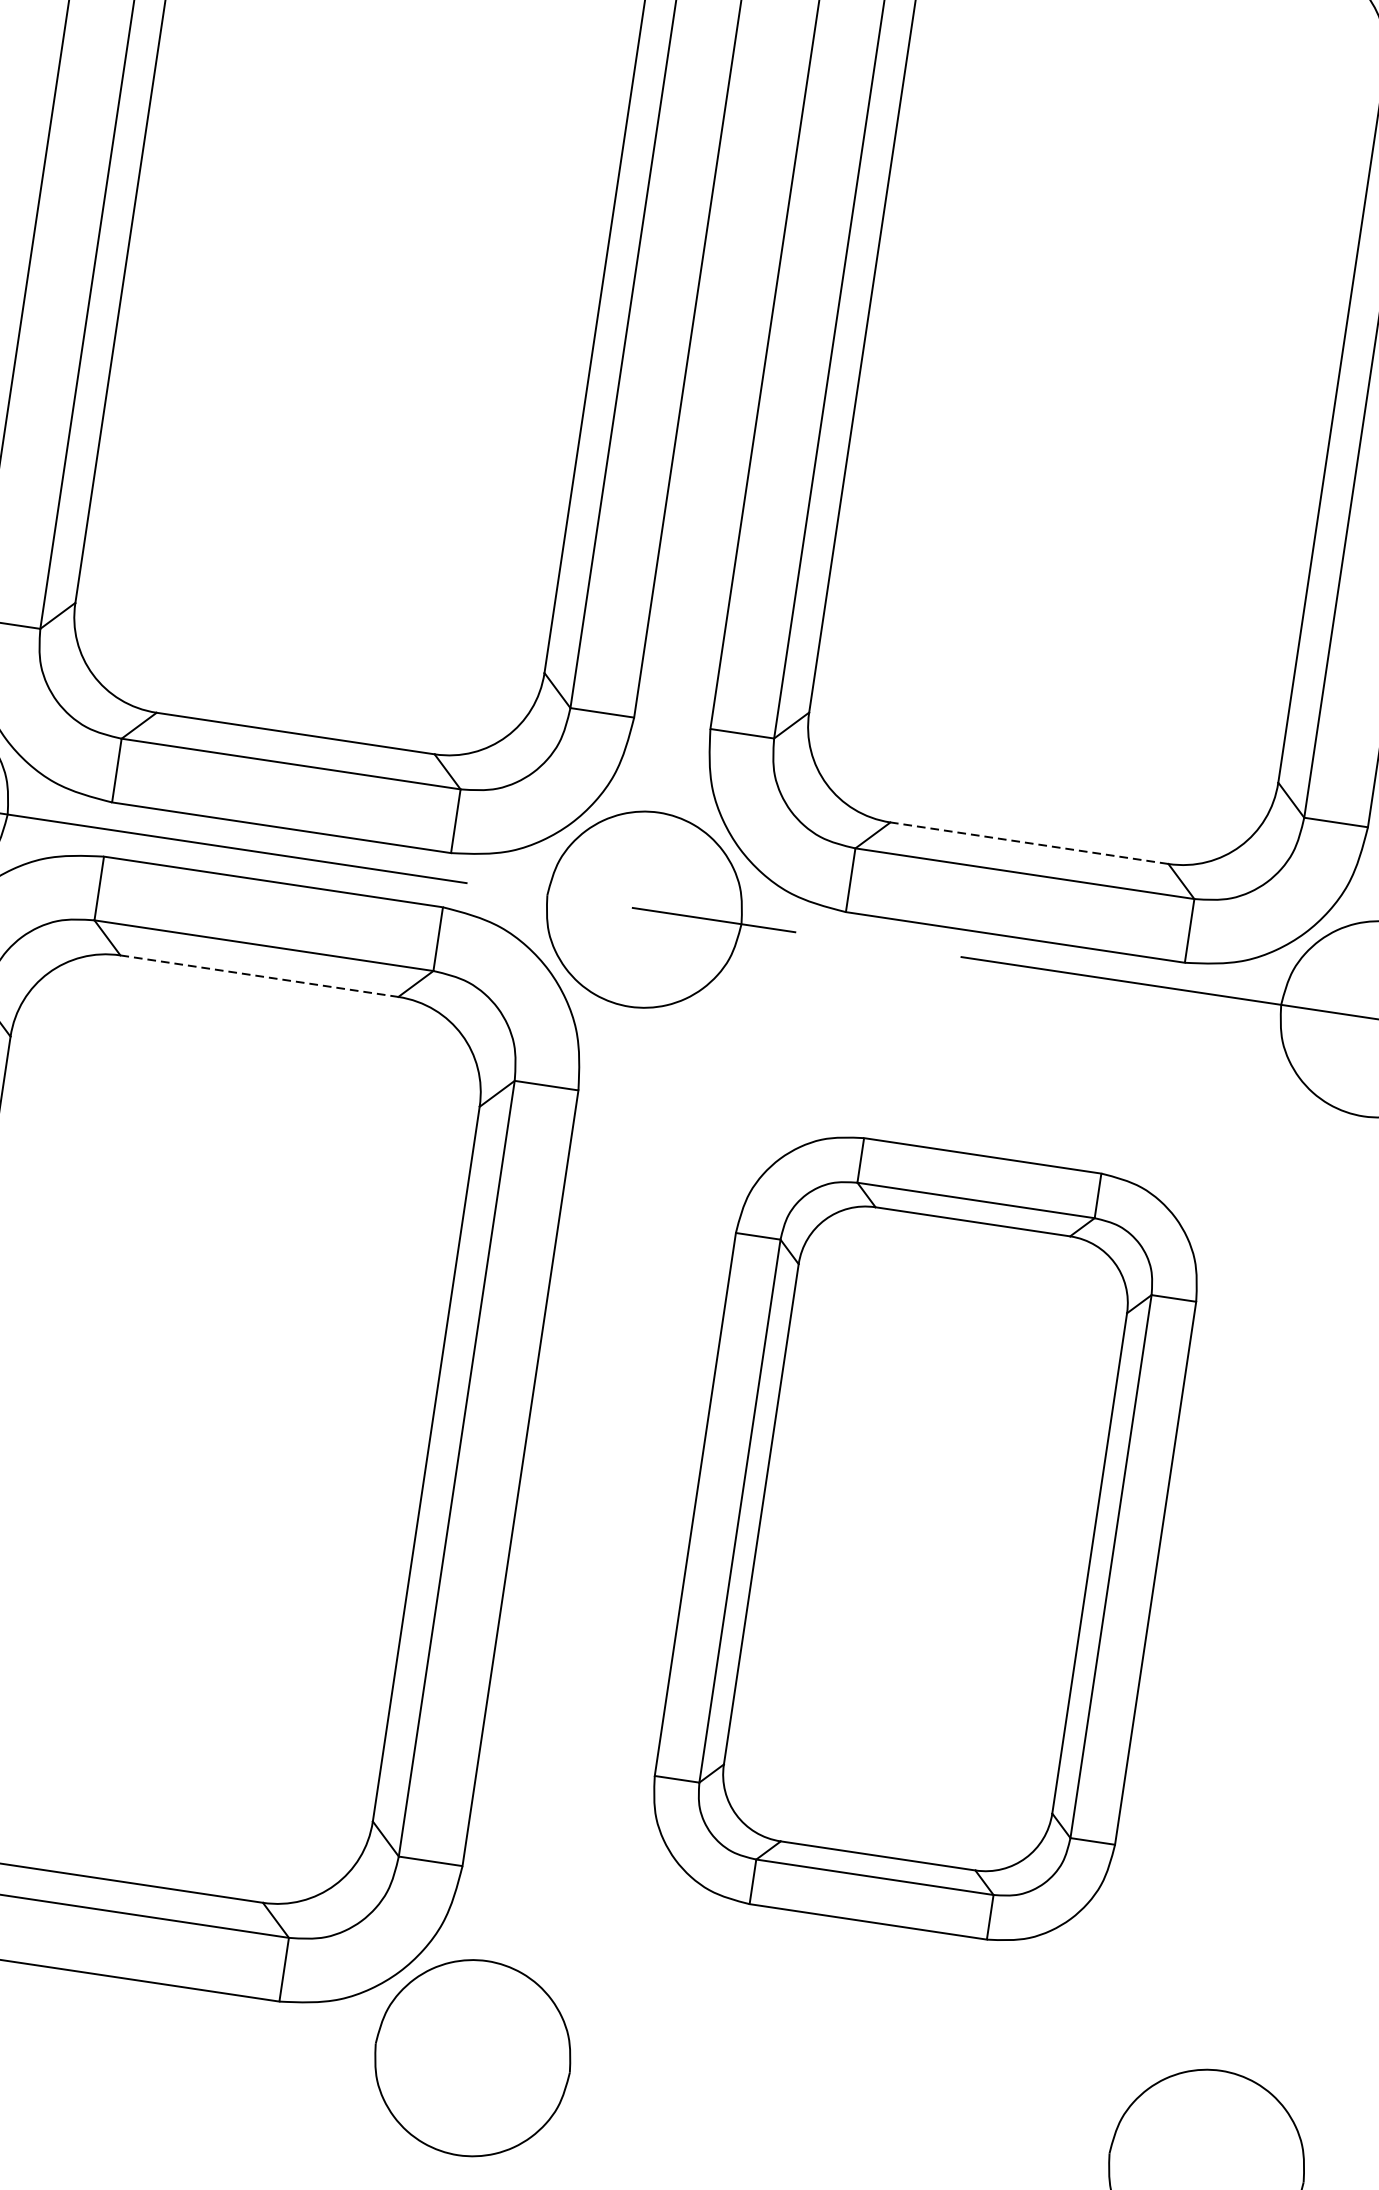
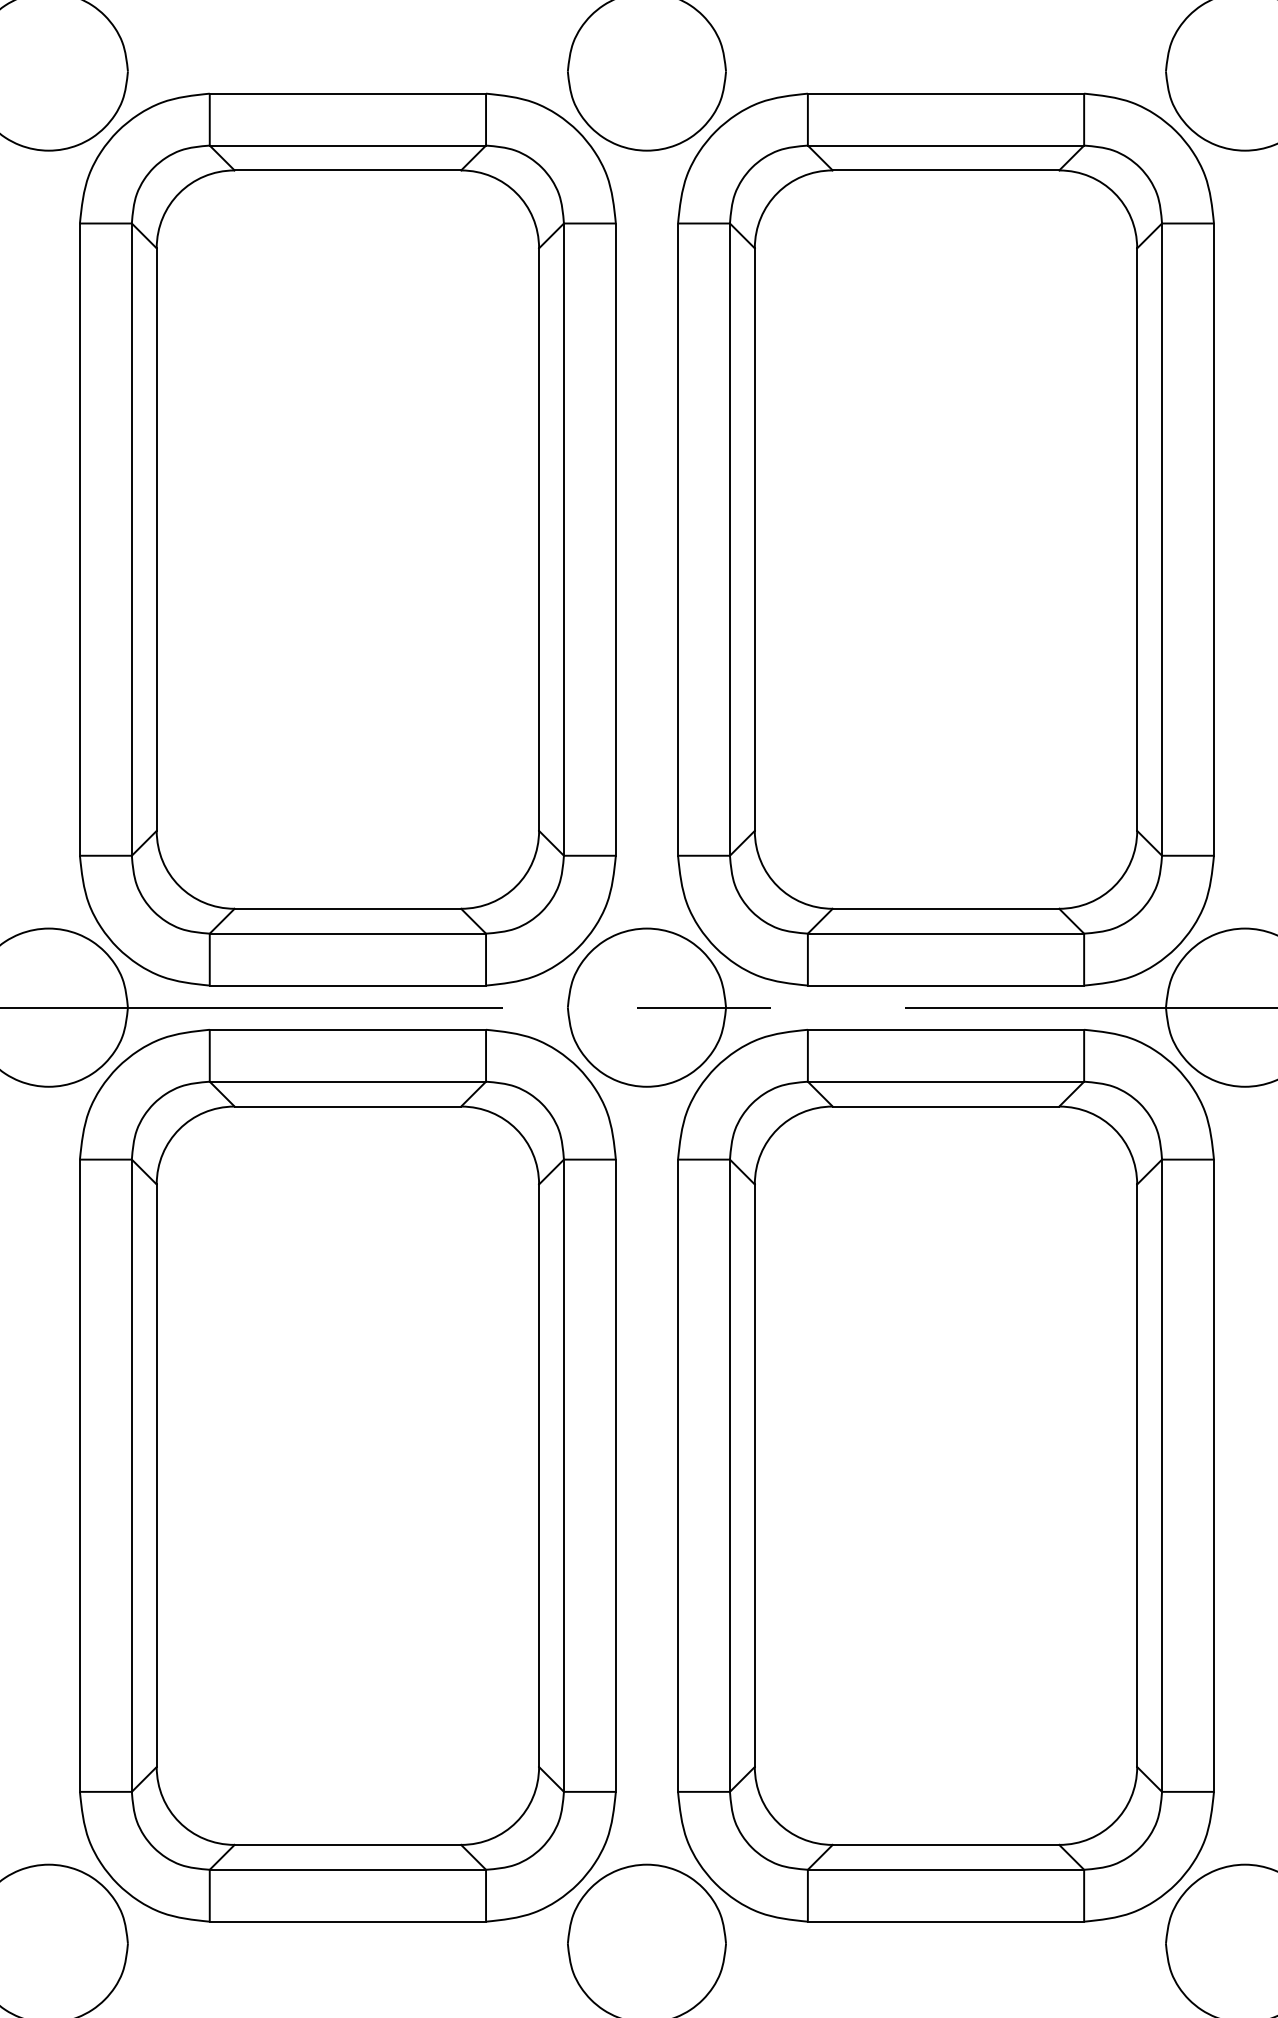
line: (1028, 842) -> (945, 908), dashed -> solid
line: (260, 976) -> (348, 1106), dashed -> solid
part: (924, 1538) -> (945, 1475), size x1.43

